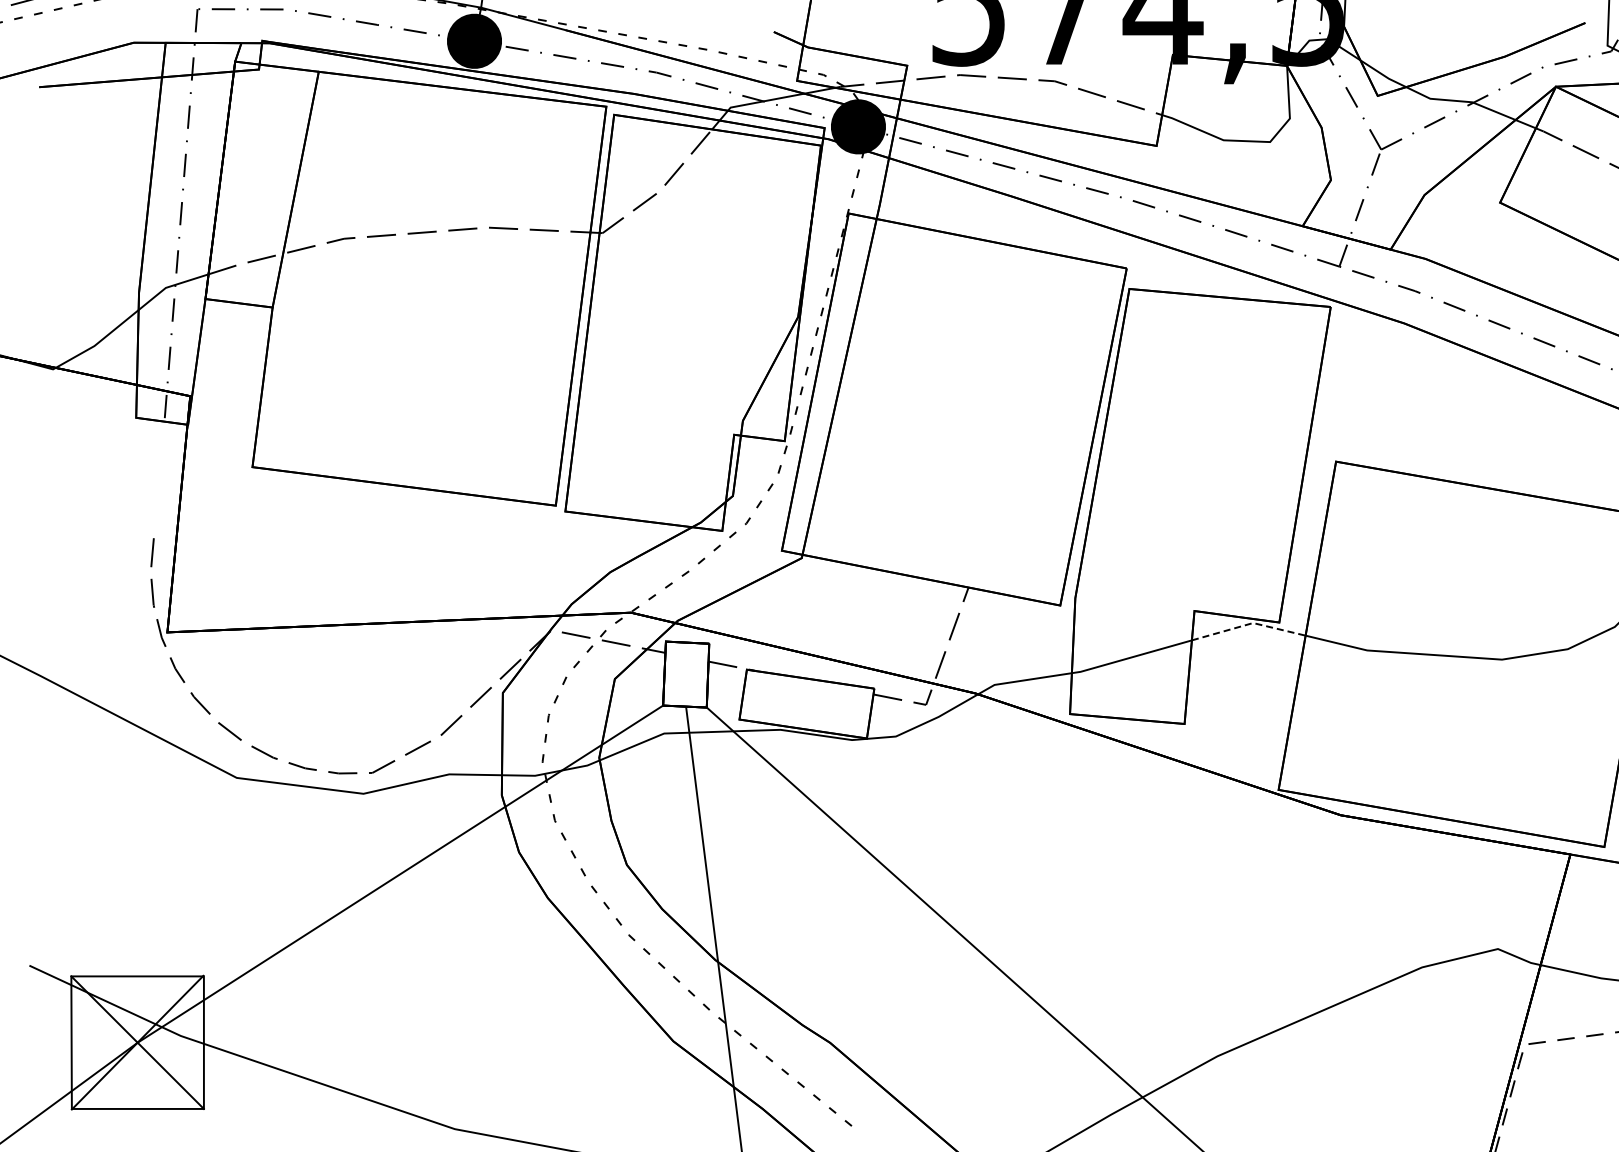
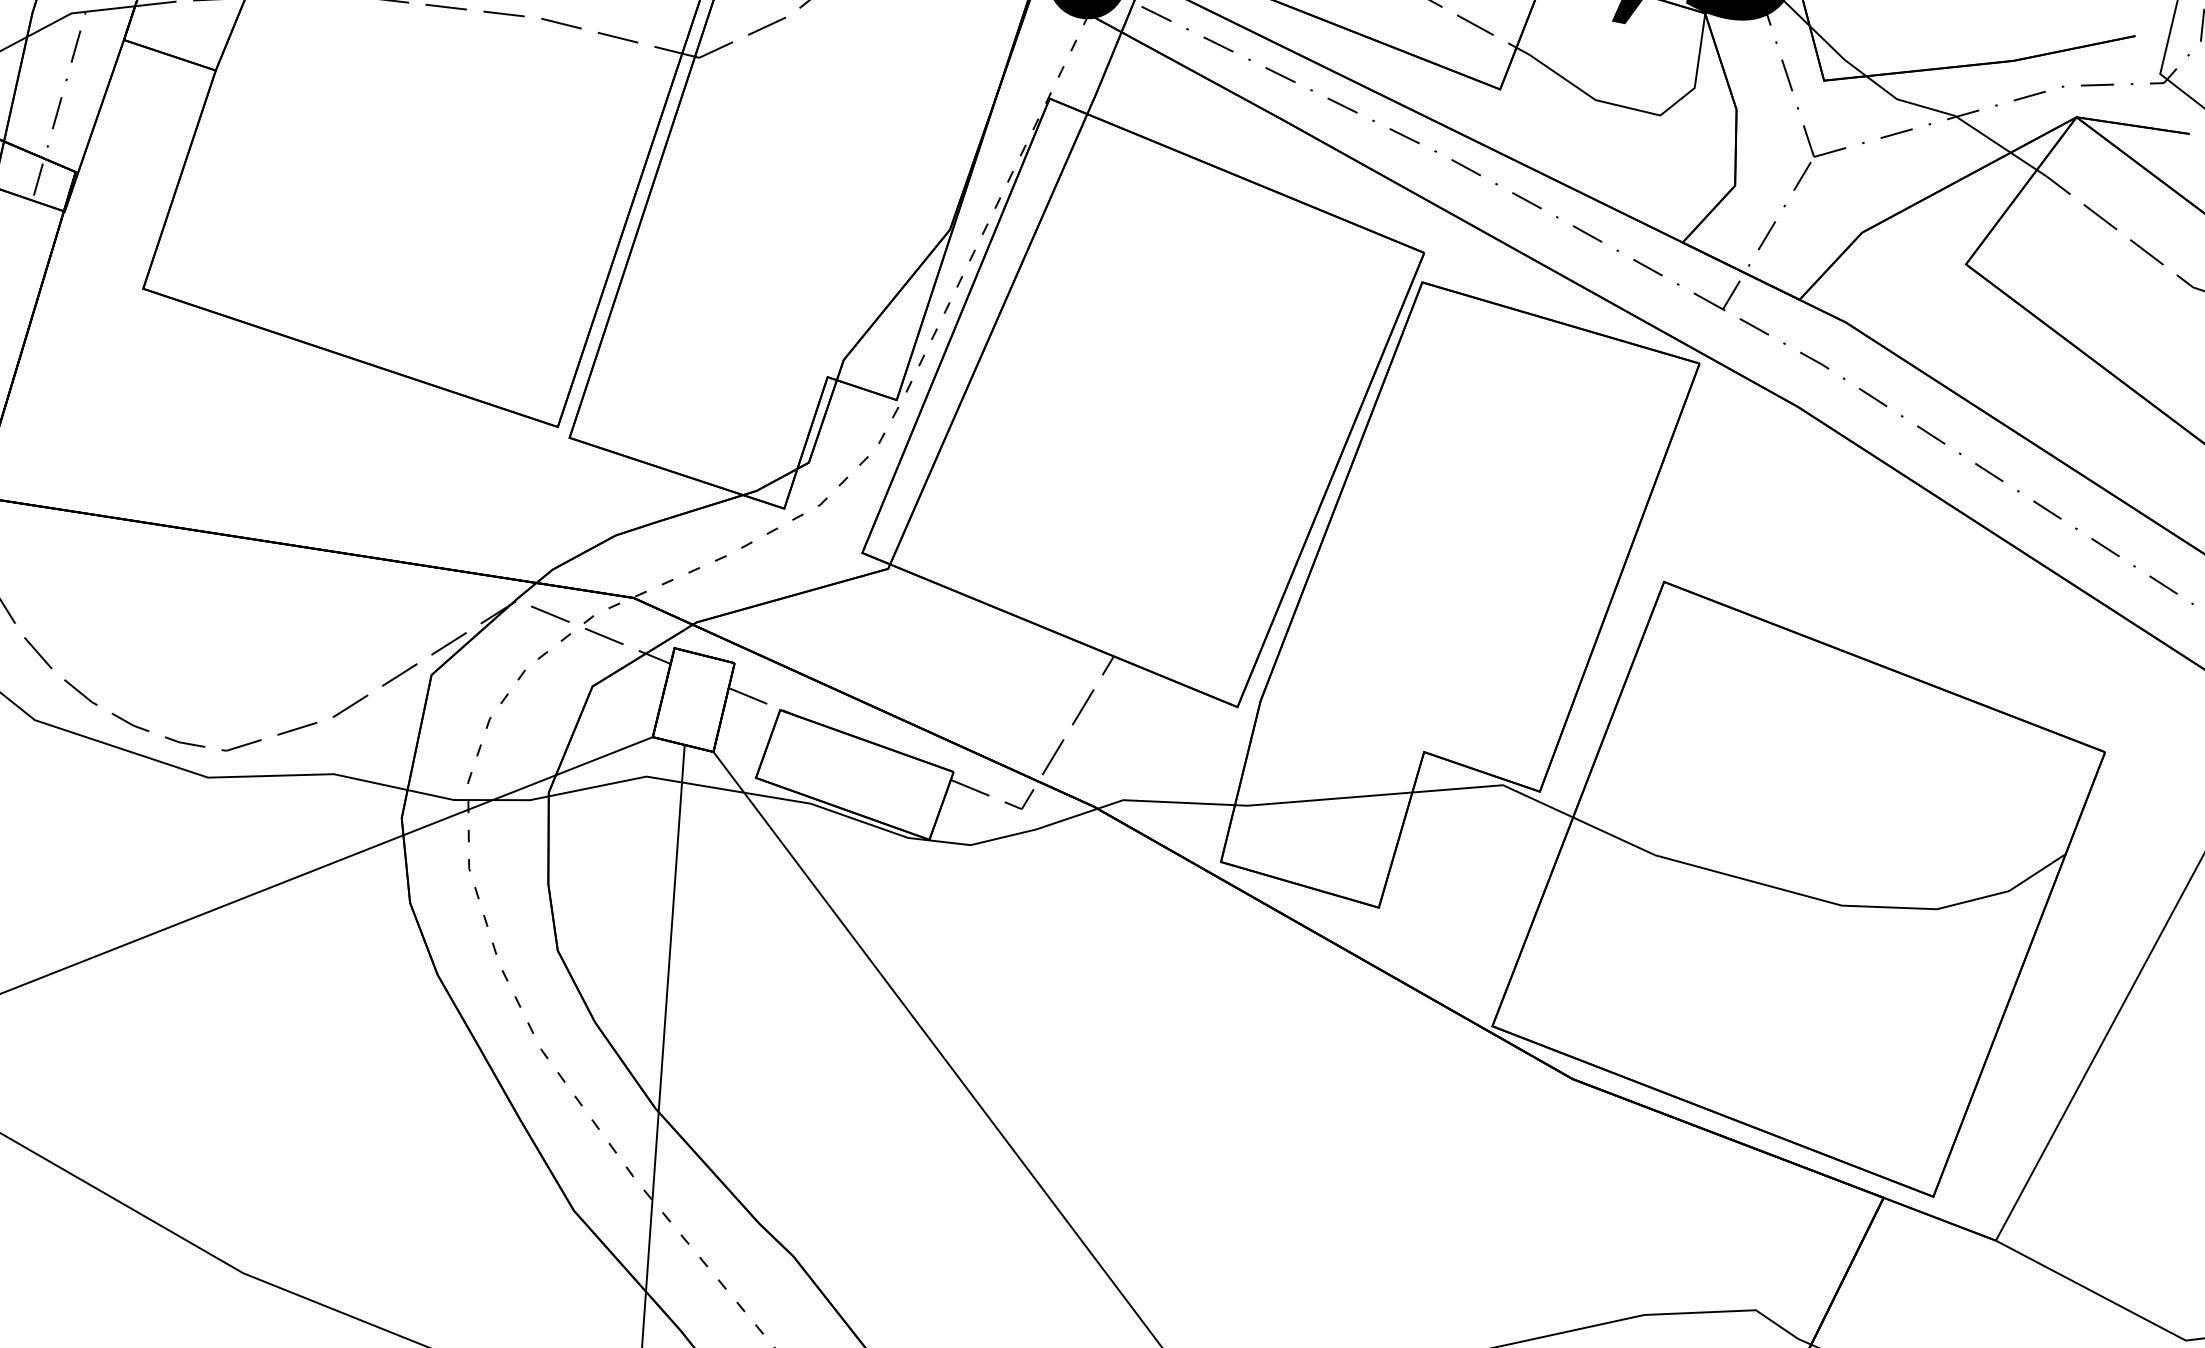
line: (1249, 624) -> (1497, 786), dashed -> solid

